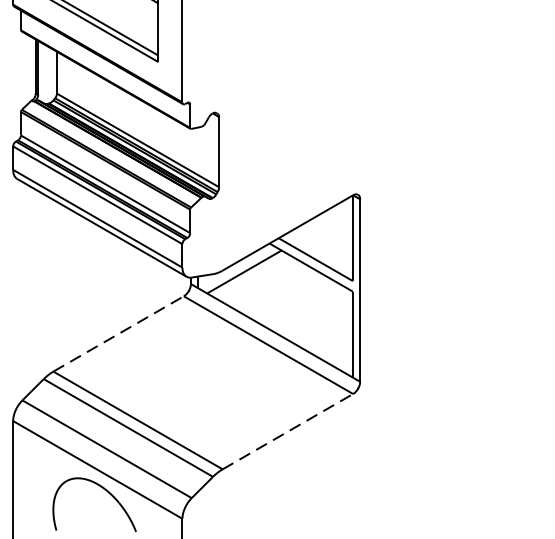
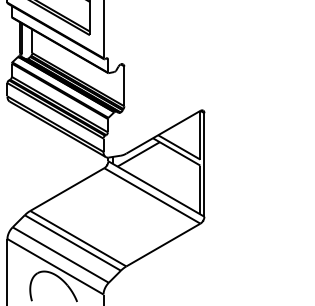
line: (118, 333) -> (67, 189), dashed -> solid
line: (288, 432) -> (163, 245), dashed -> solid

